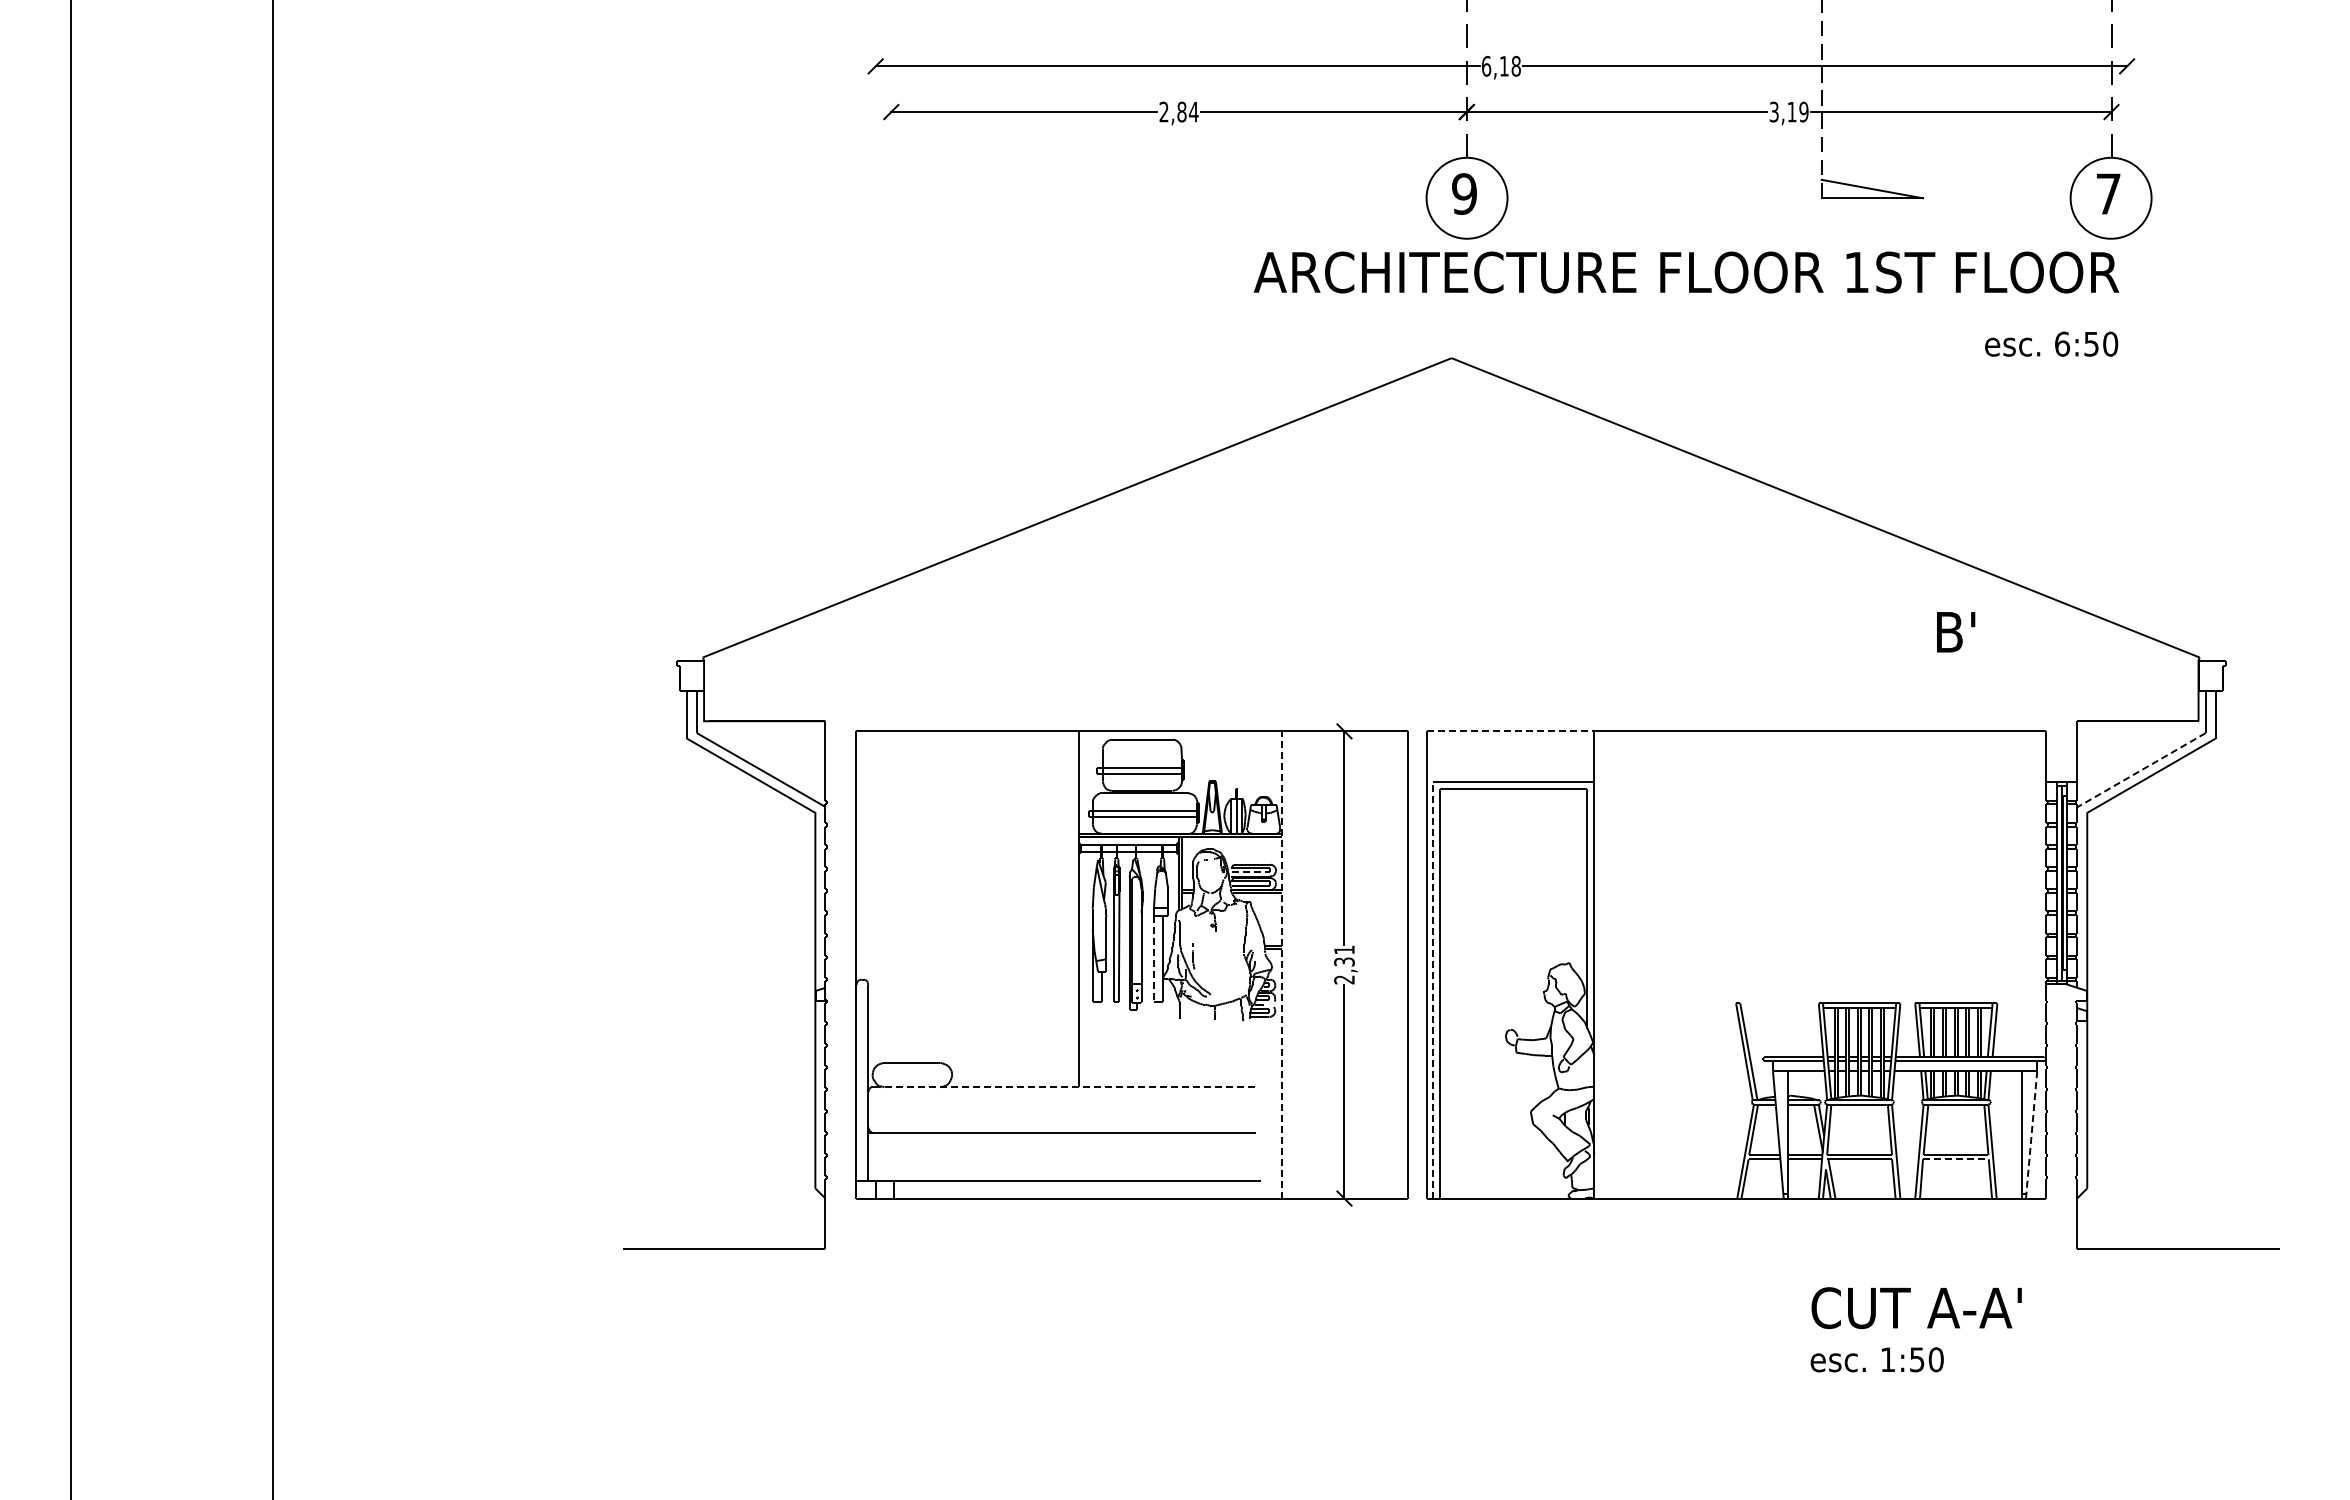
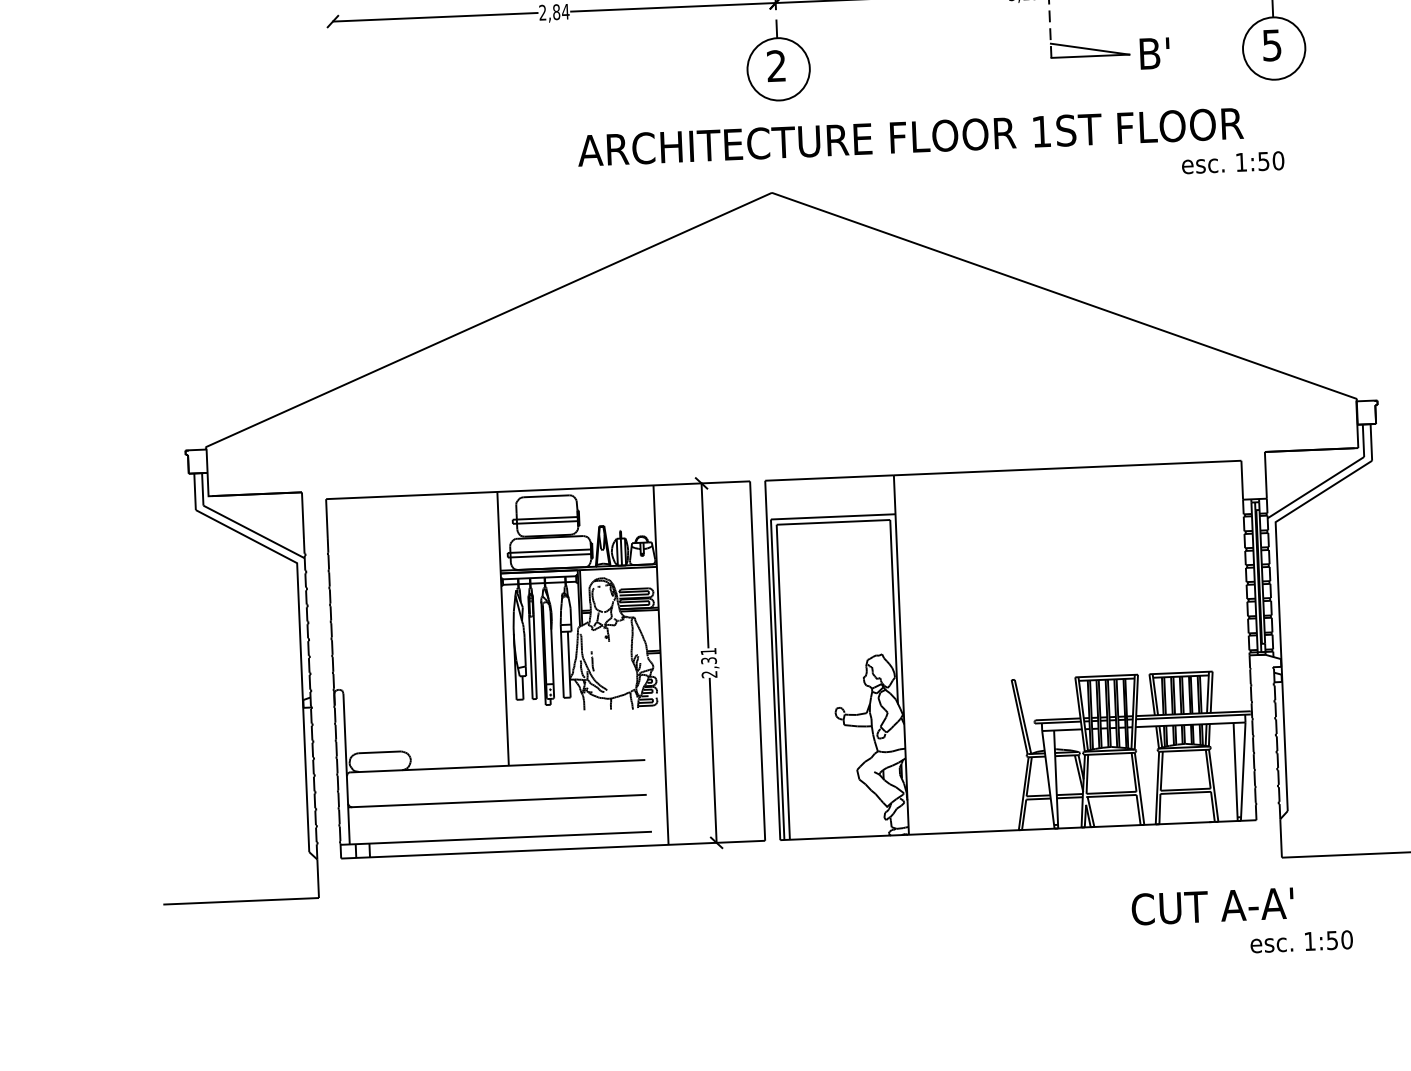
text: (1464, 193) -> (776, 65), 9 -> 2
text: (2108, 193) -> (1272, 44), 7 -> 5
text: (1686, 272) -> (910, 137), moved
text: (2062, 343) -> (1241, 161), 6:50 -> 1:50
text: (1956, 632) -> (1155, 53), moved
line: (1510, 731) -> (829, 478), dashed -> solid
line: (2140, 770) -> (1315, 487), dashed -> solid
line: (1251, 872) -> (634, 594), dashed -> solid
line: (1154, 959) -> (562, 665), dashed -> solid
line: (1281, 964) -> (660, 664), dashed -> solid
line: (1432, 989) -> (777, 679), dashed -> solid
line: (1065, 1087) -> (498, 766), dashed -> solid
line: (2031, 1134) -> (1243, 771), dashed -> solid
line: (1956, 1159) -> (1186, 793), dashed -> solid
text: (1916, 1308) -> (1212, 906), moved
text: (1876, 1359) -> (1301, 941), moved

